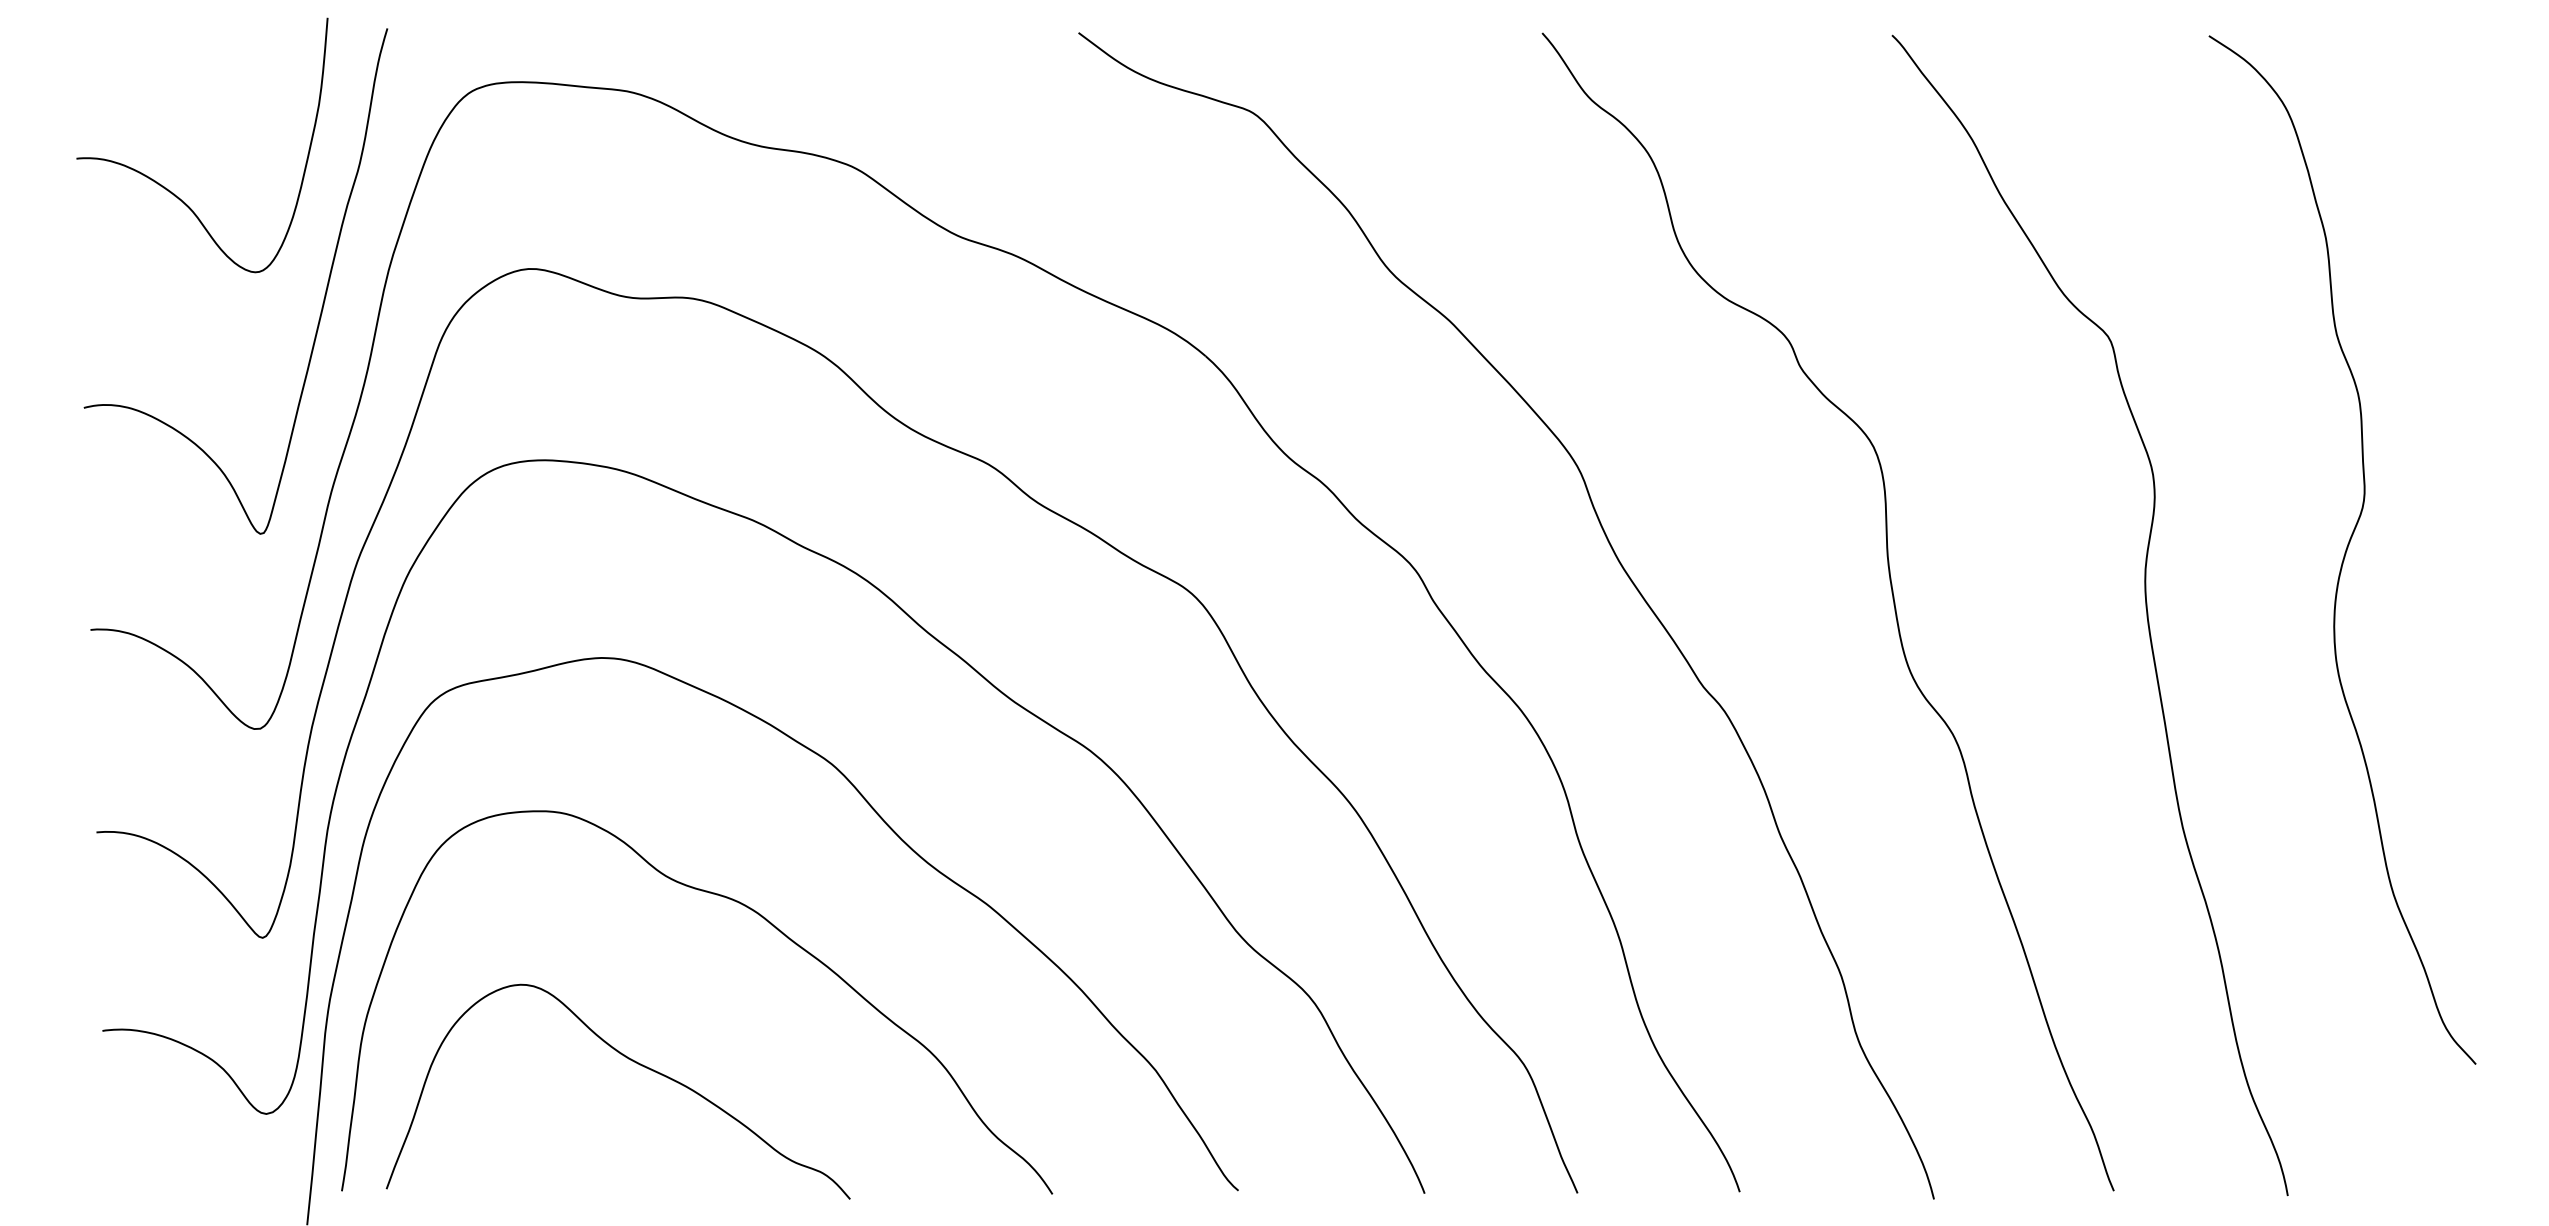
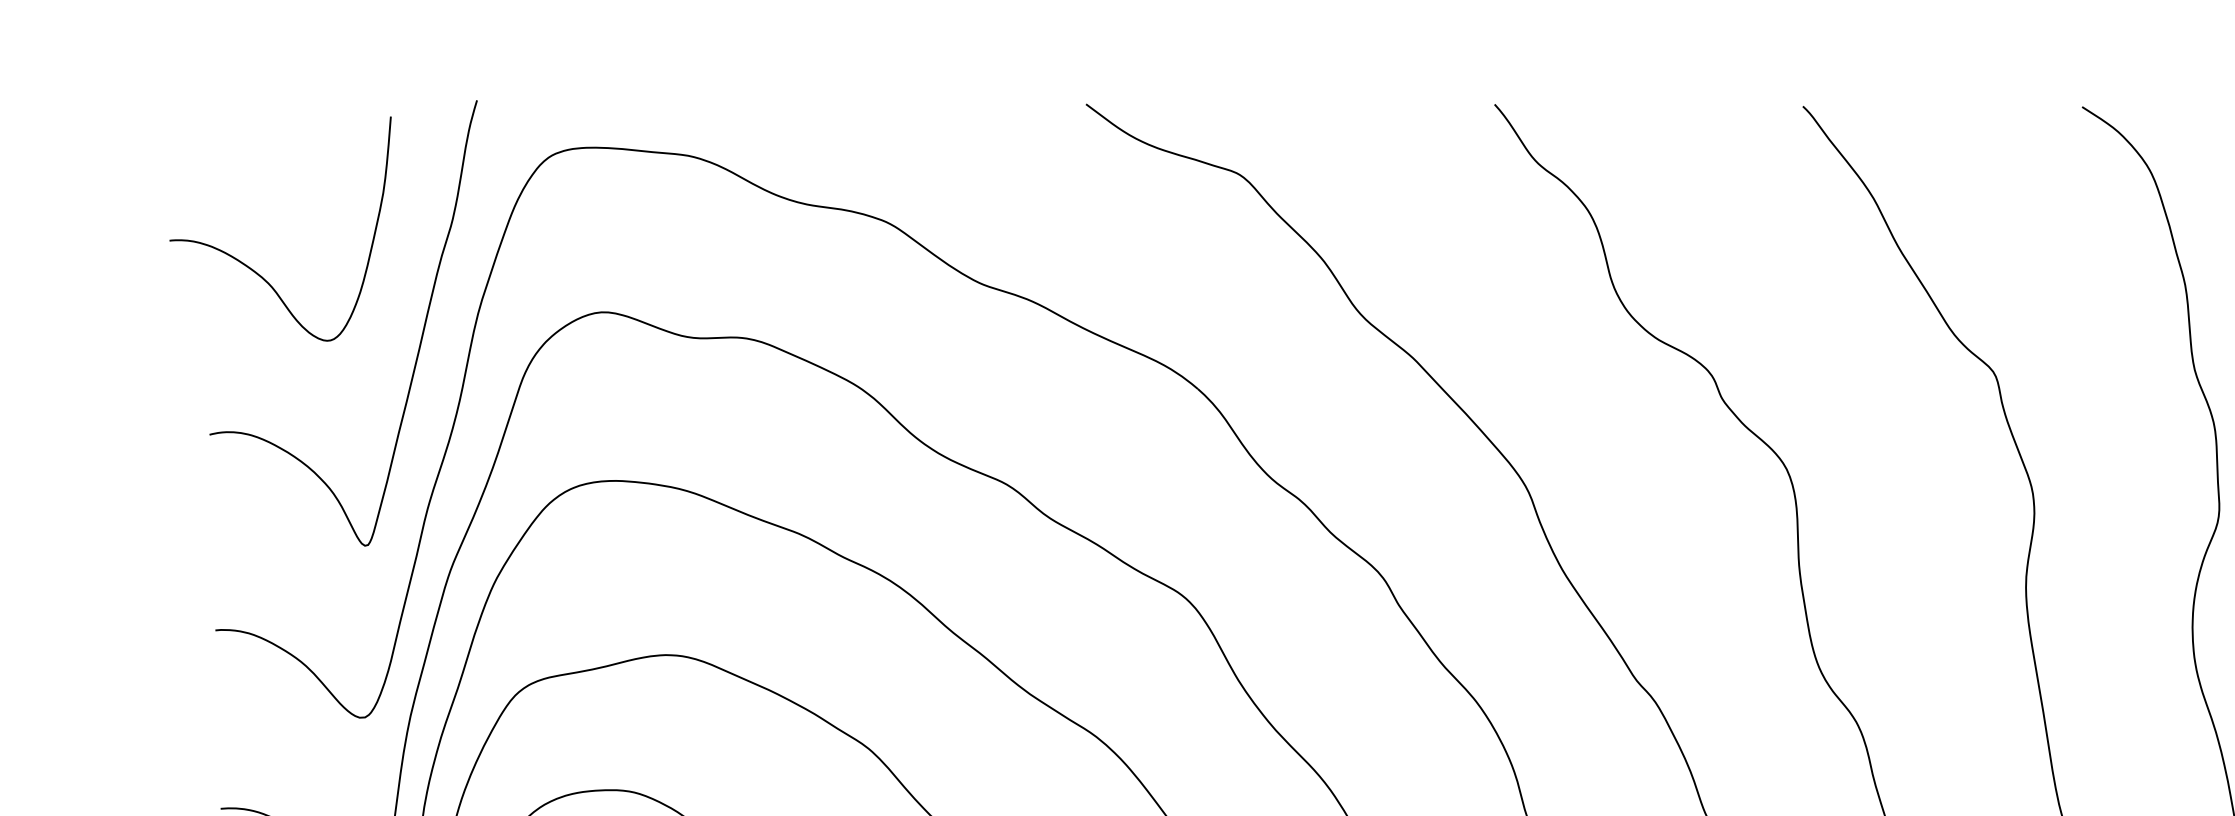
curve: (170, 190) -> (252, 268), moved

